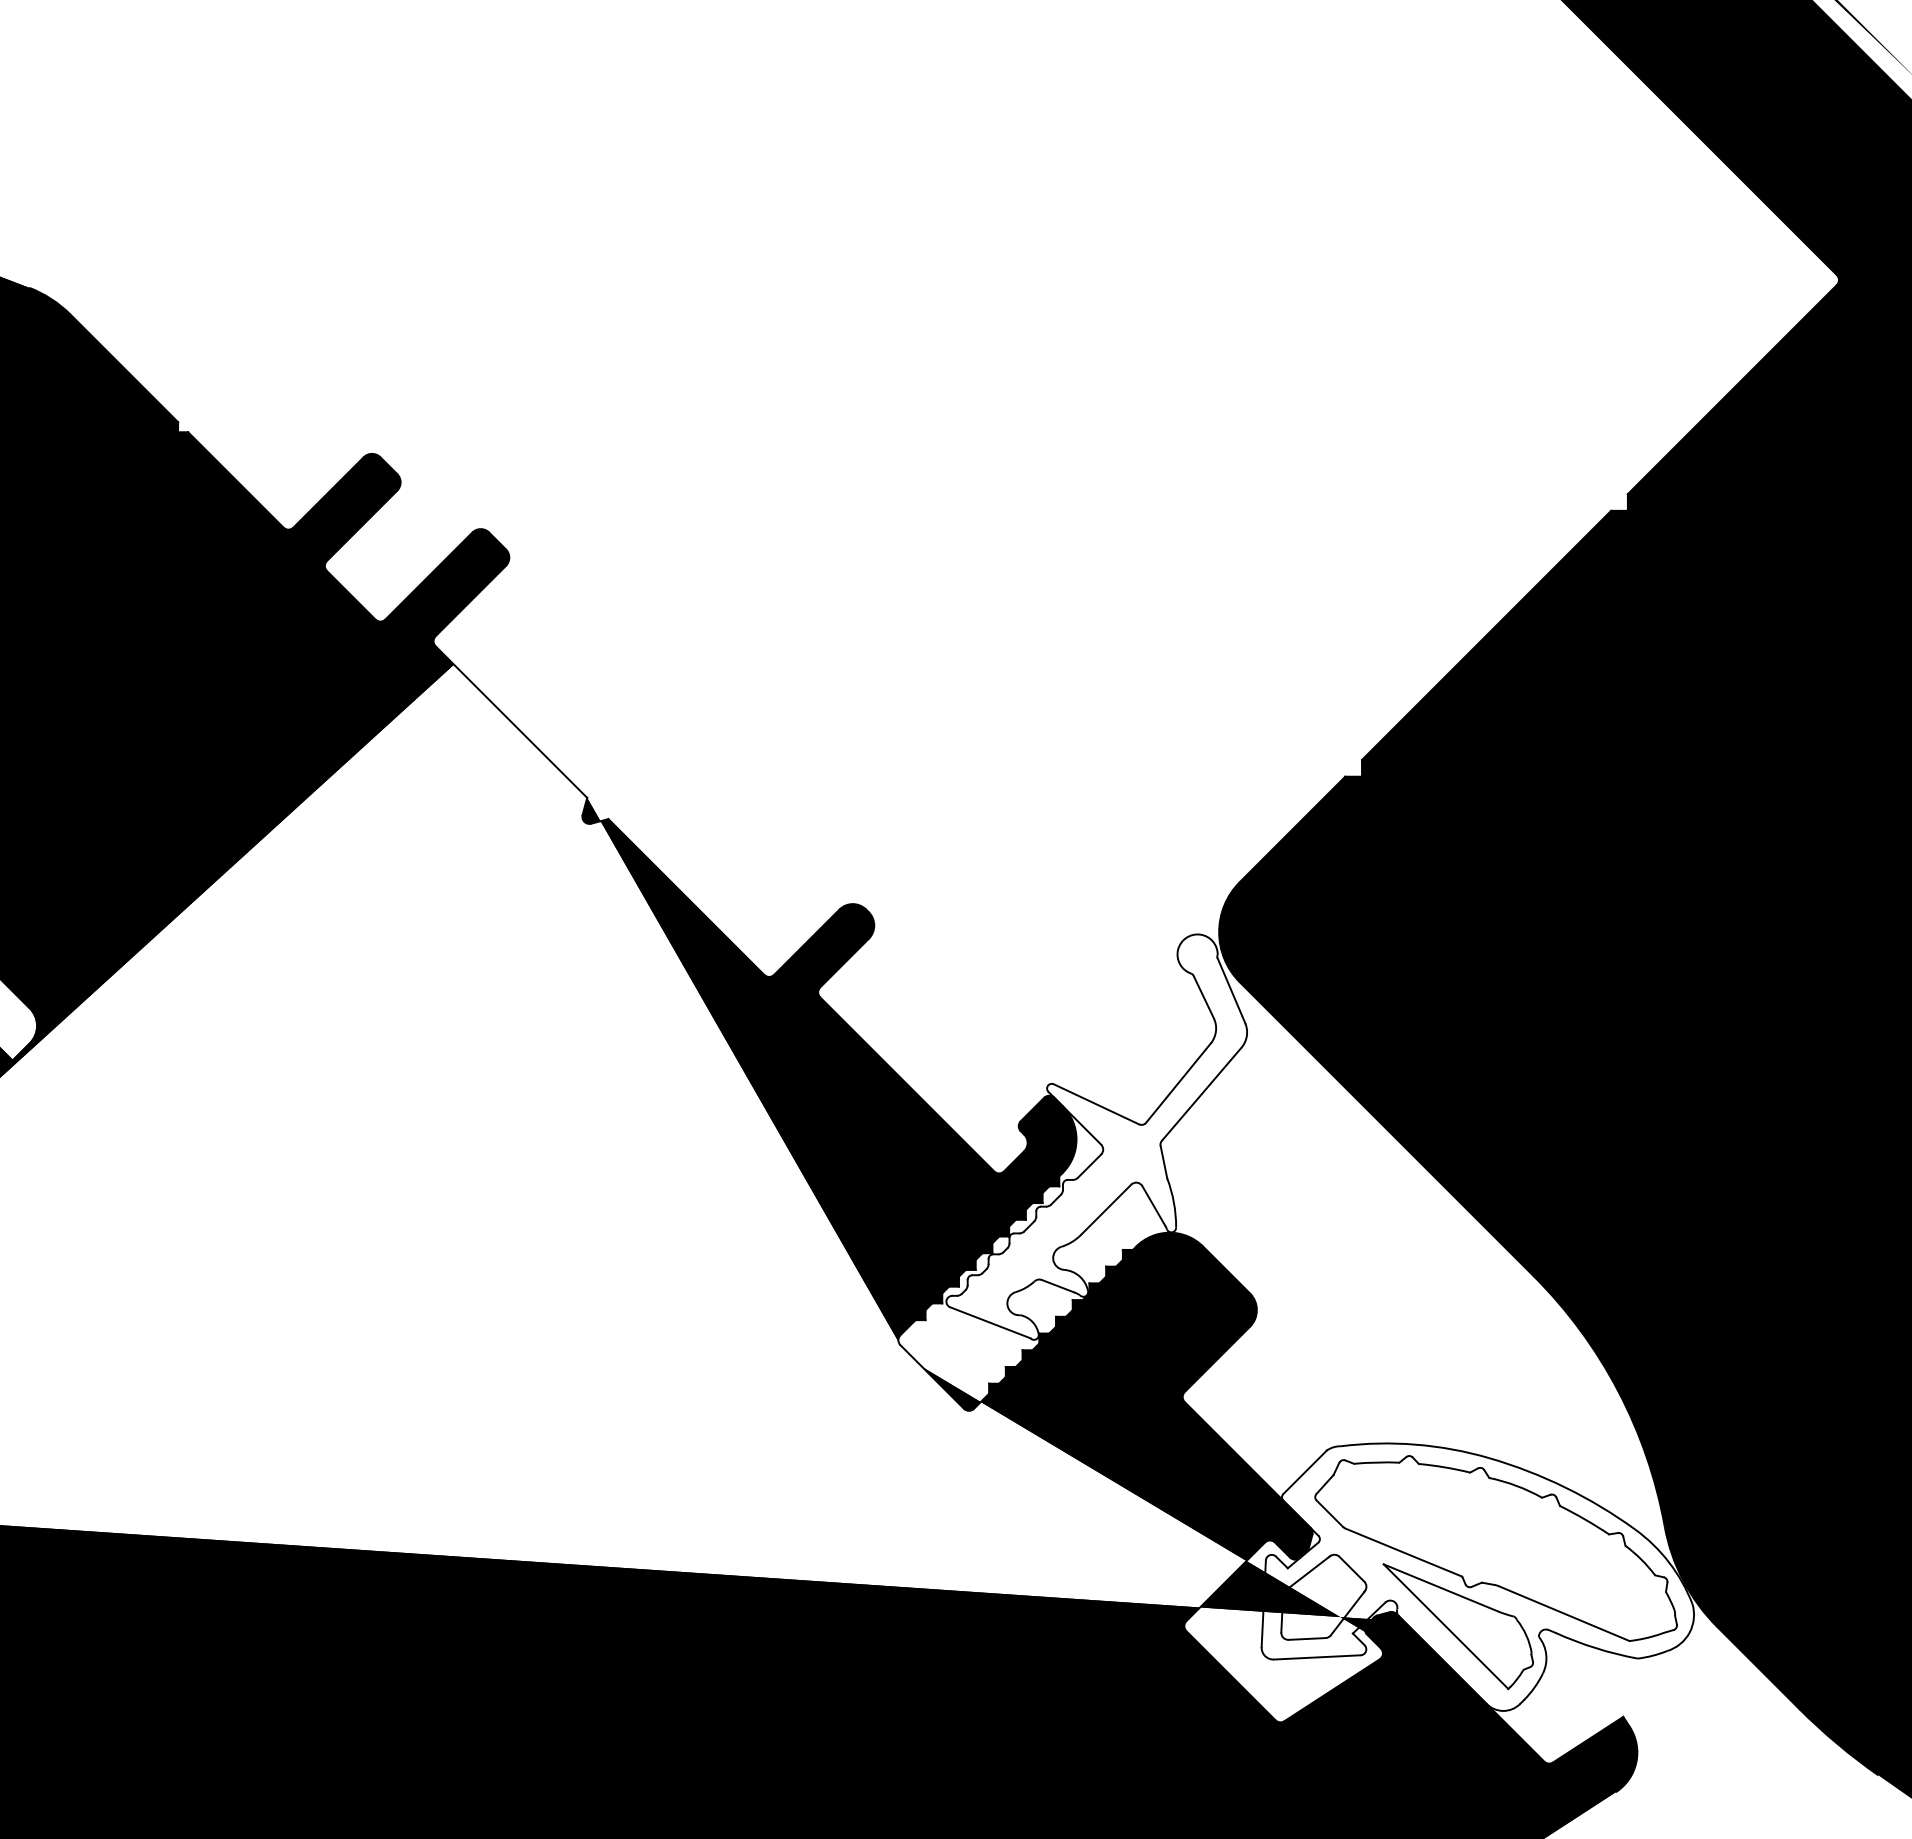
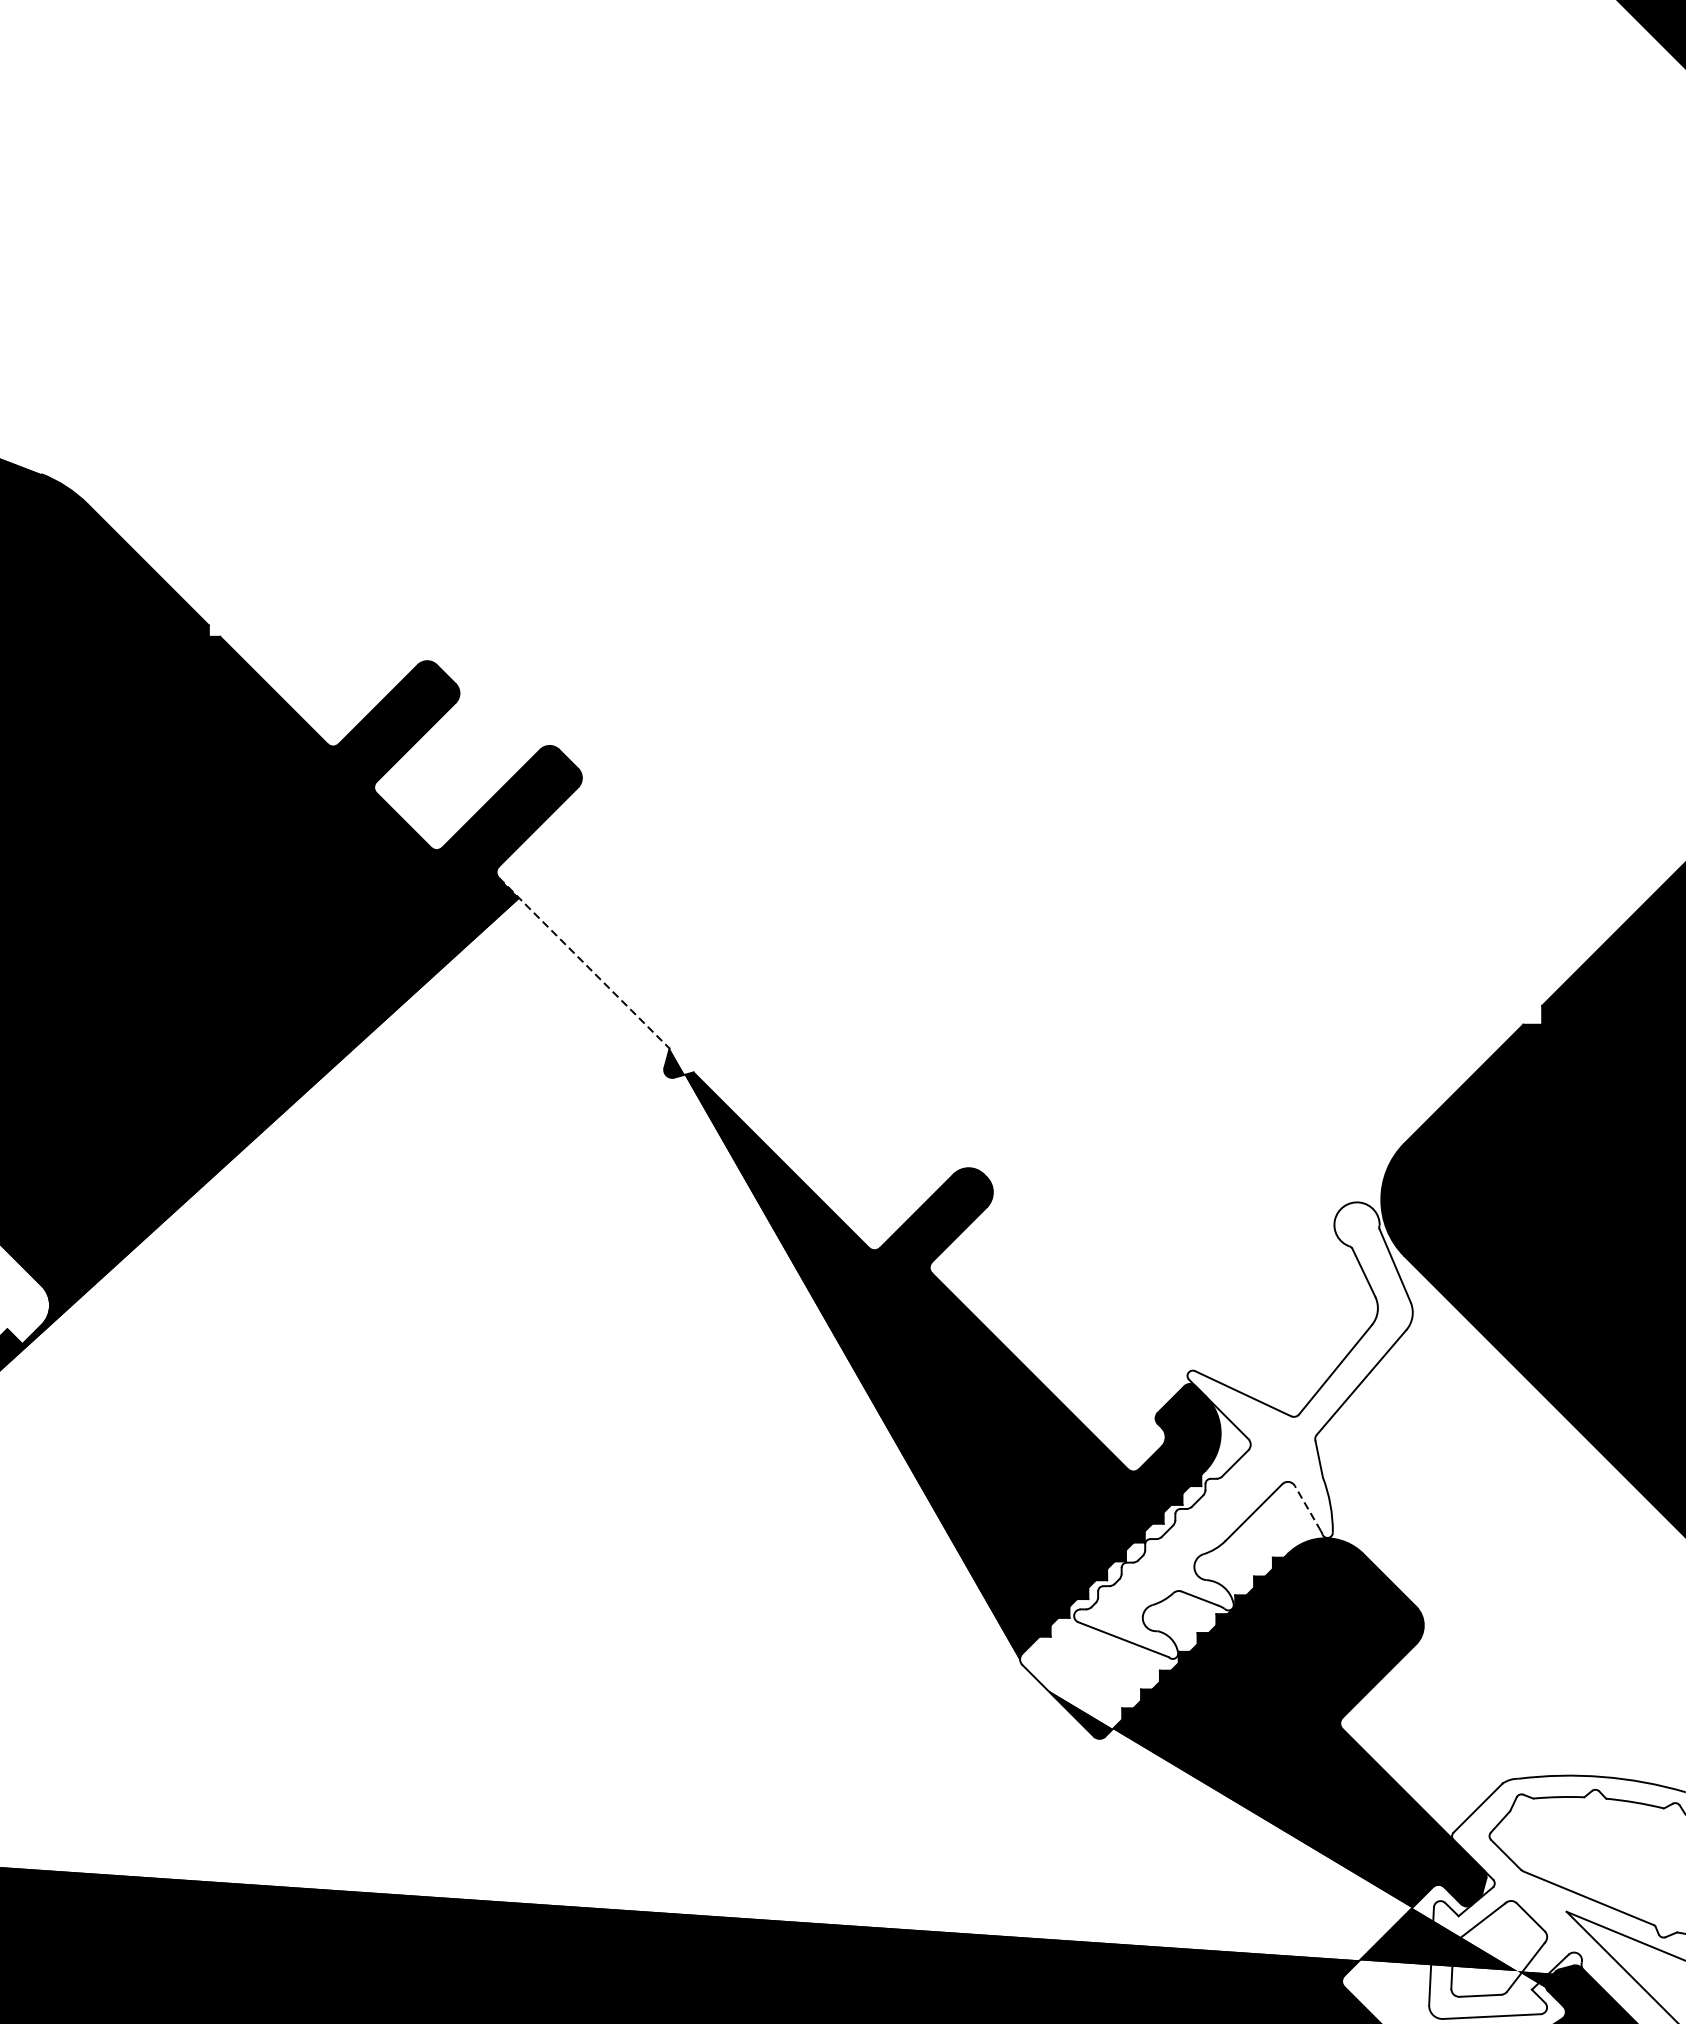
line: (511, 722) -> (584, 963), solid -> dashed
line: (1153, 1206) -> (1307, 1508), solid -> dashed

